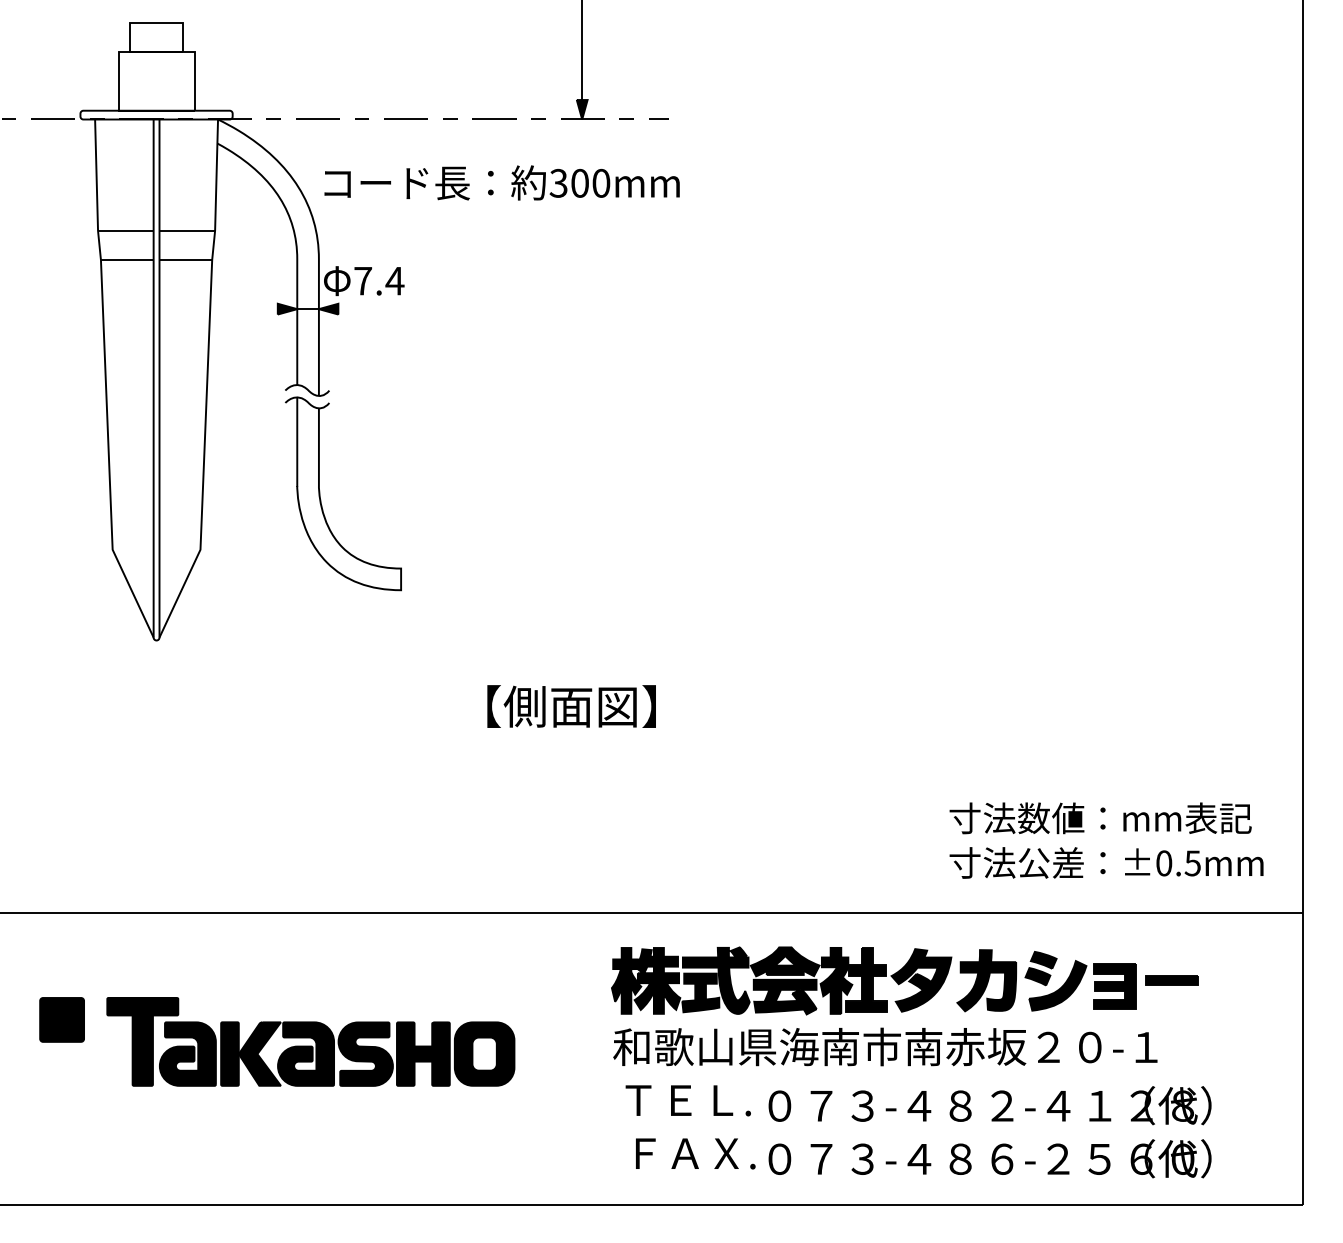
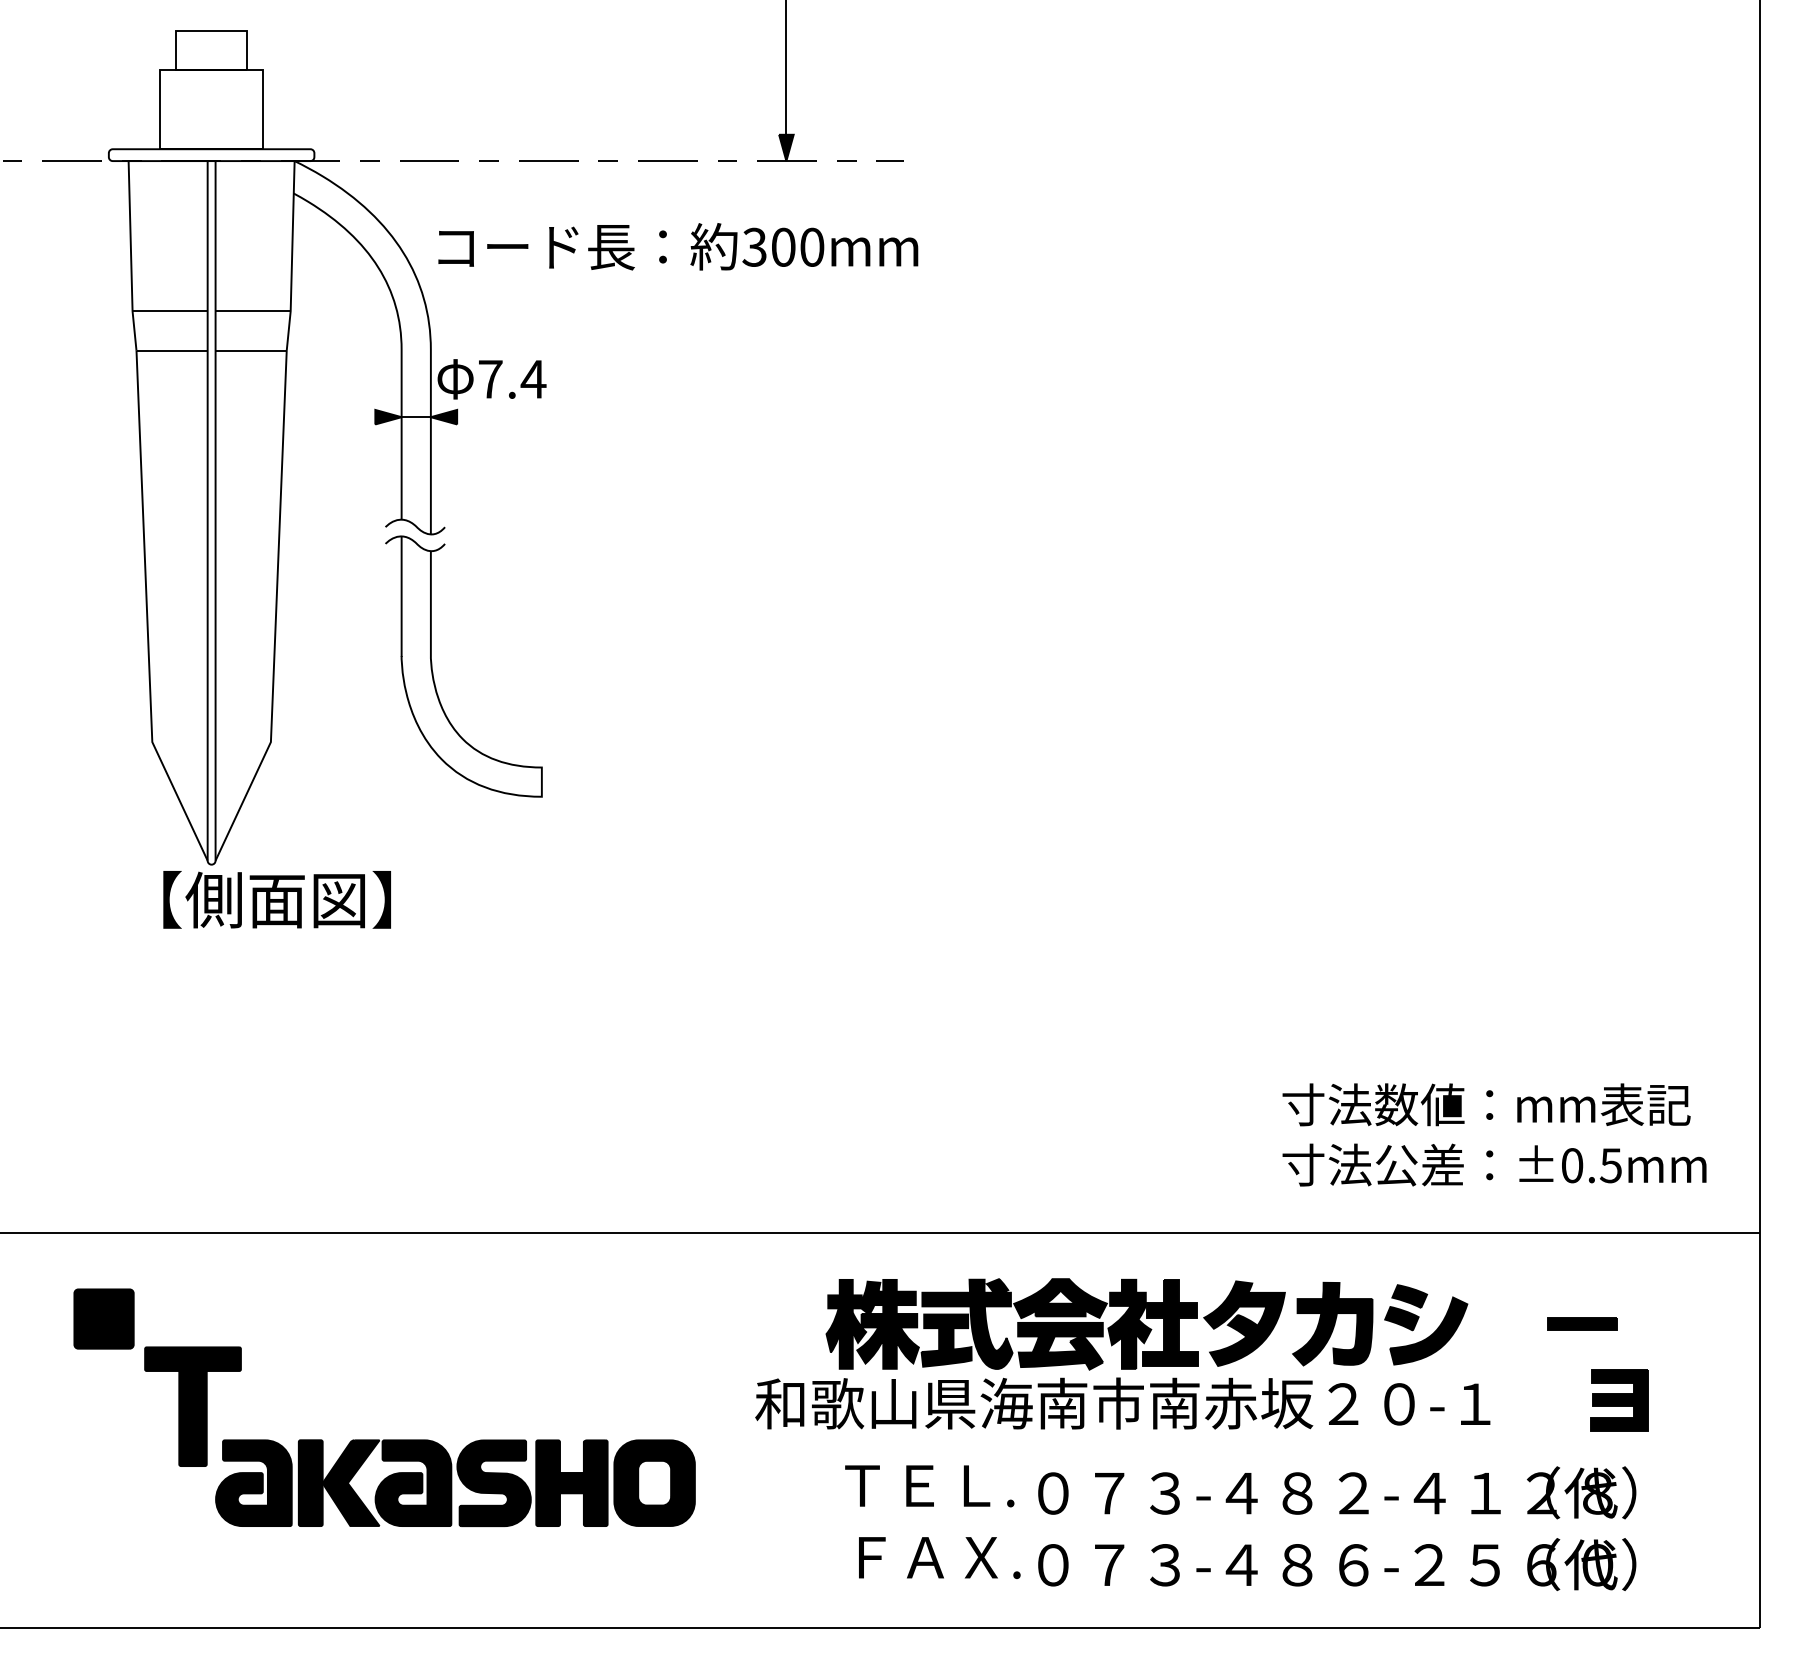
part: (571, 706) -> (276, 899), moved
part: (1114, 986) -> (1619, 1400), moved
part: (61, 1019) -> (103, 1318), moved
text: (885, 1046) -> (1122, 1403), moved
part: (337, 1054) -> (455, 1483), moved

